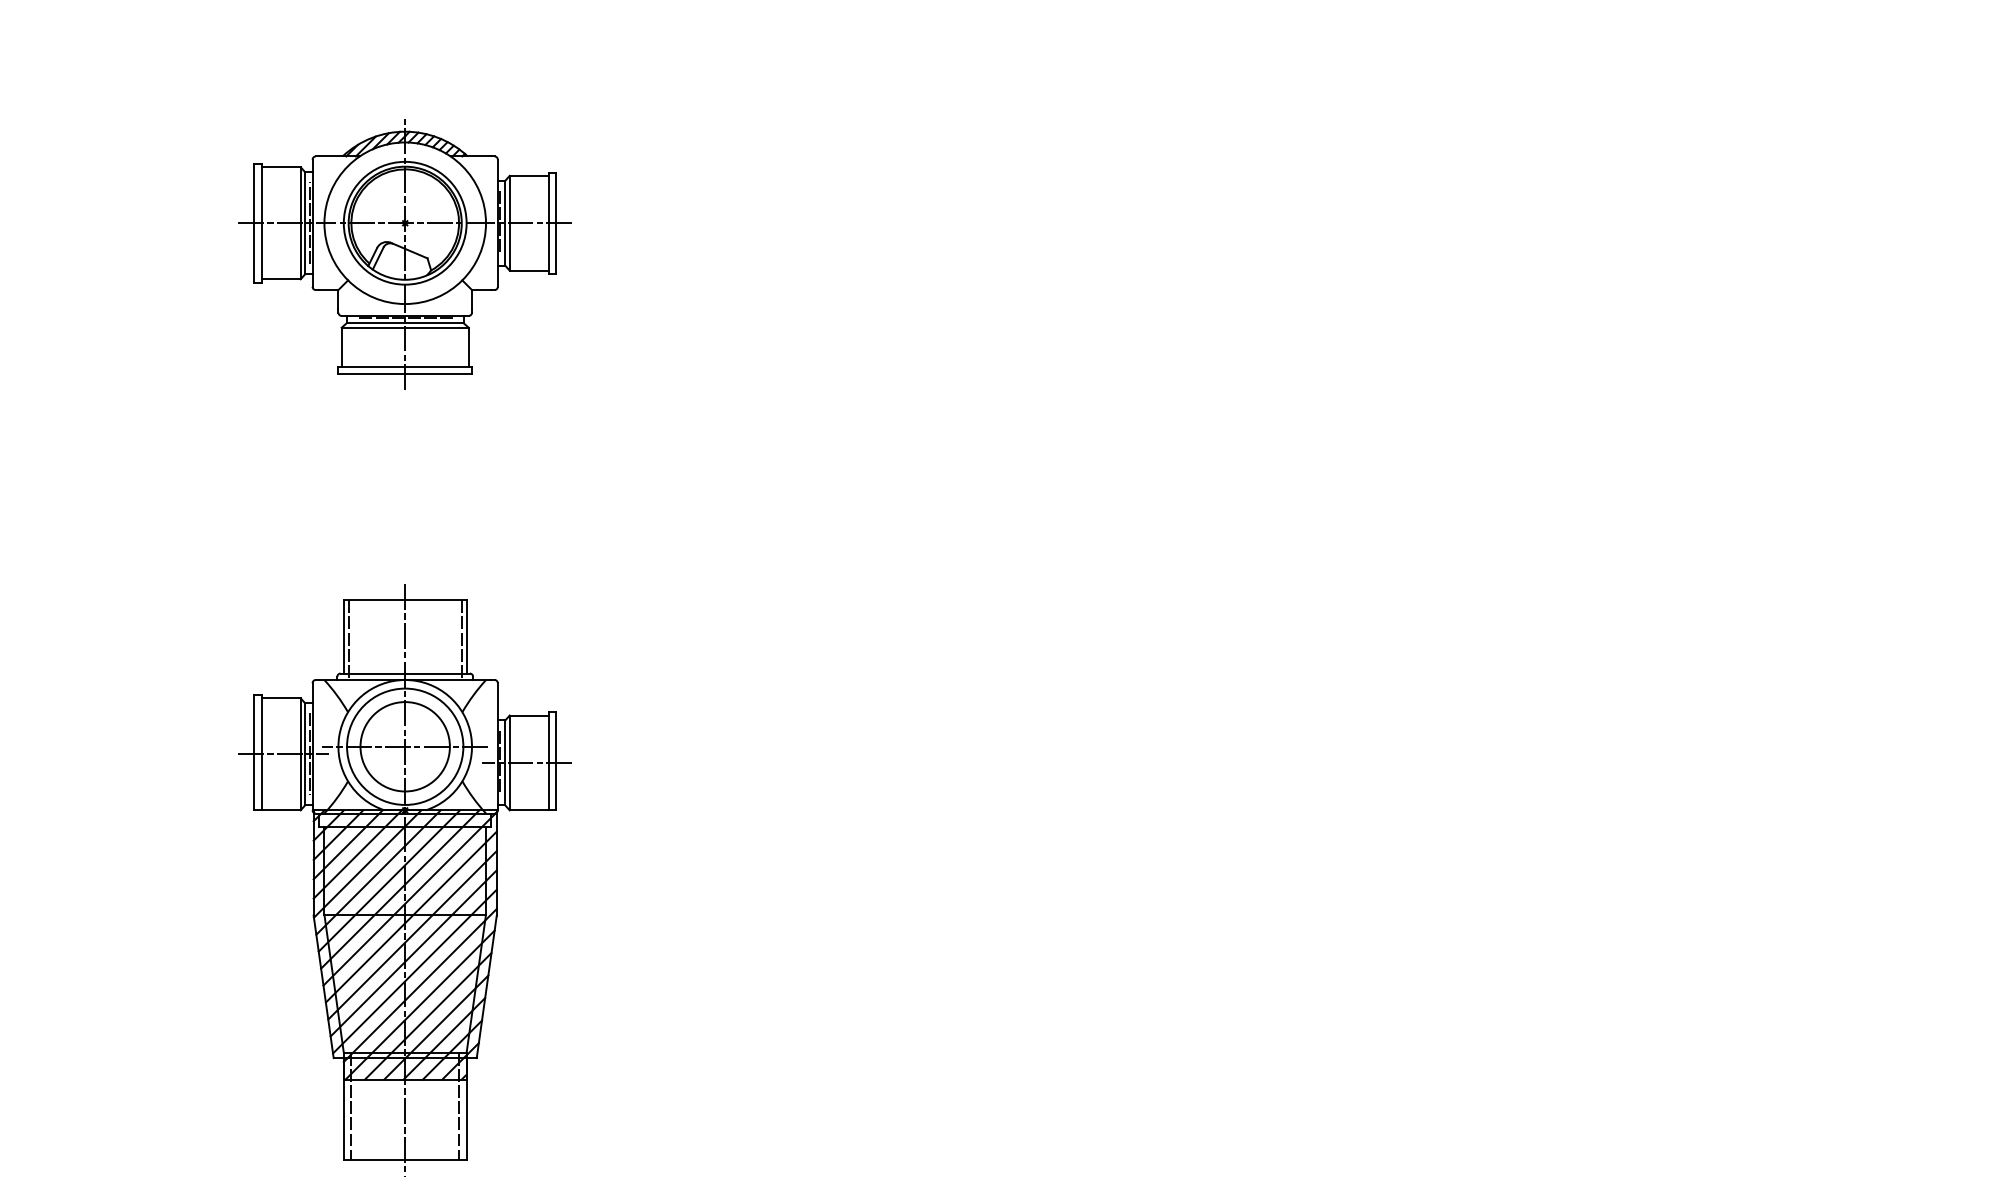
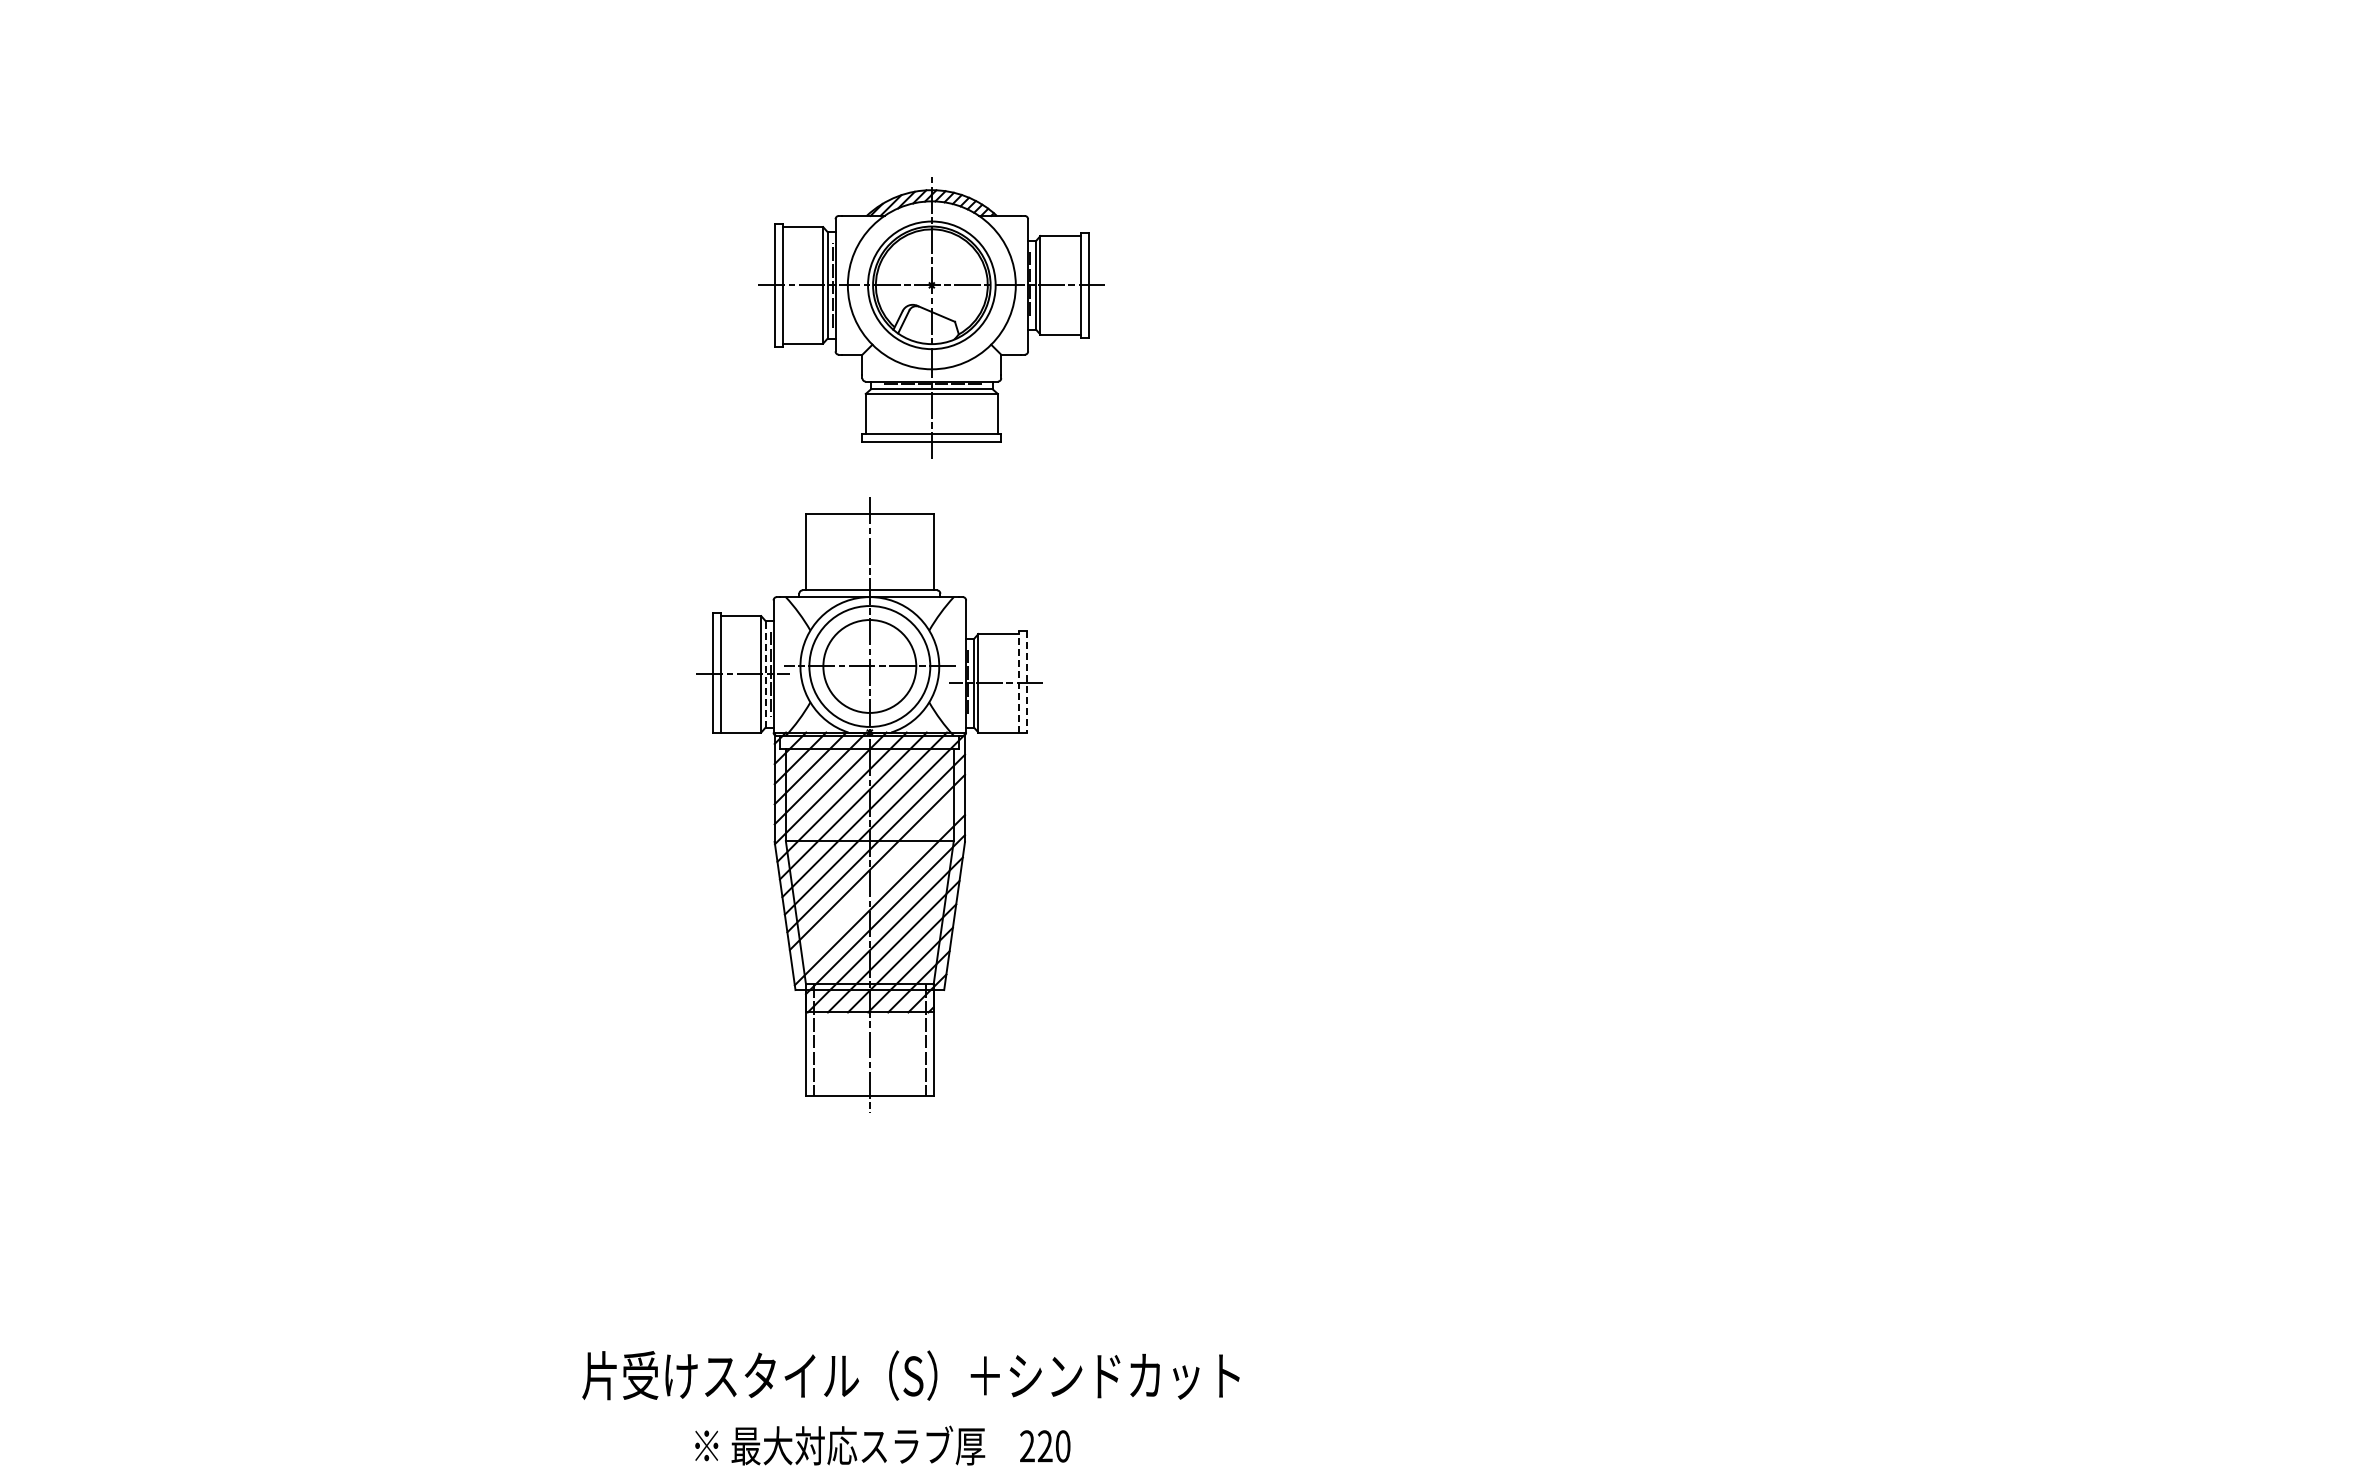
part: (404, 254) -> (931, 317), moved
line: (349, 639) -> (811, 555), removed
line: (461, 639) -> (928, 555), removed
line: (304, 753) -> (765, 673), solid -> dashed
line: (548, 761) -> (1018, 681), solid -> dashed
line: (555, 761) -> (1026, 681), solid -> dashed
line: (413, 952) -> (878, 880), removed

